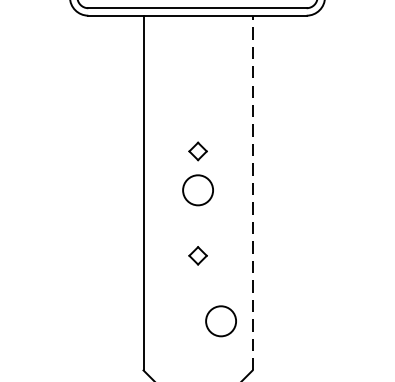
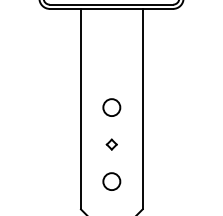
part: (197, 151) -> (111, 85), removed
line: (252, 191) -> (142, 108), dashed -> solid
circle: (220, 321) -> (111, 181), moved

